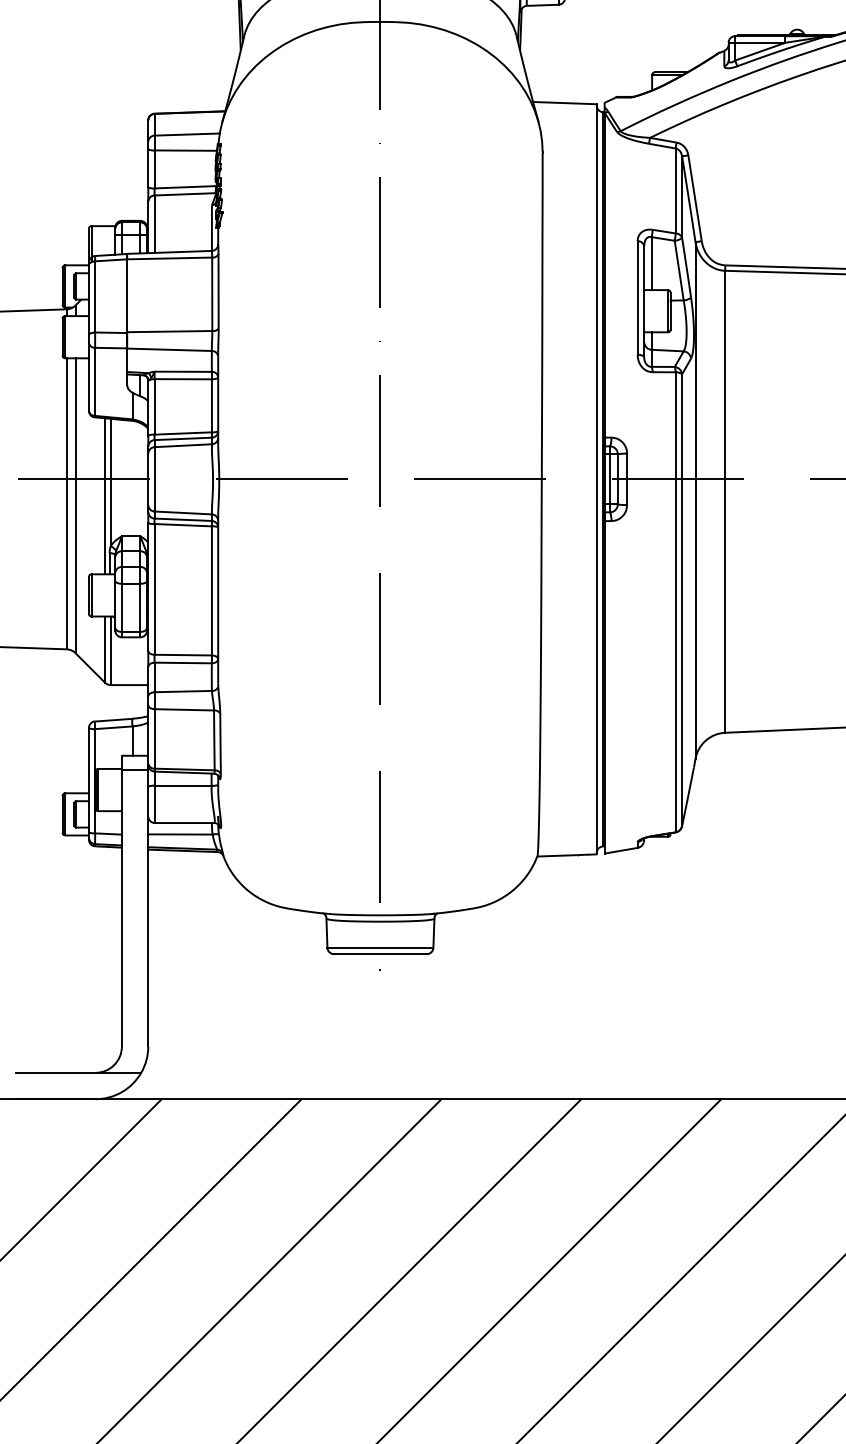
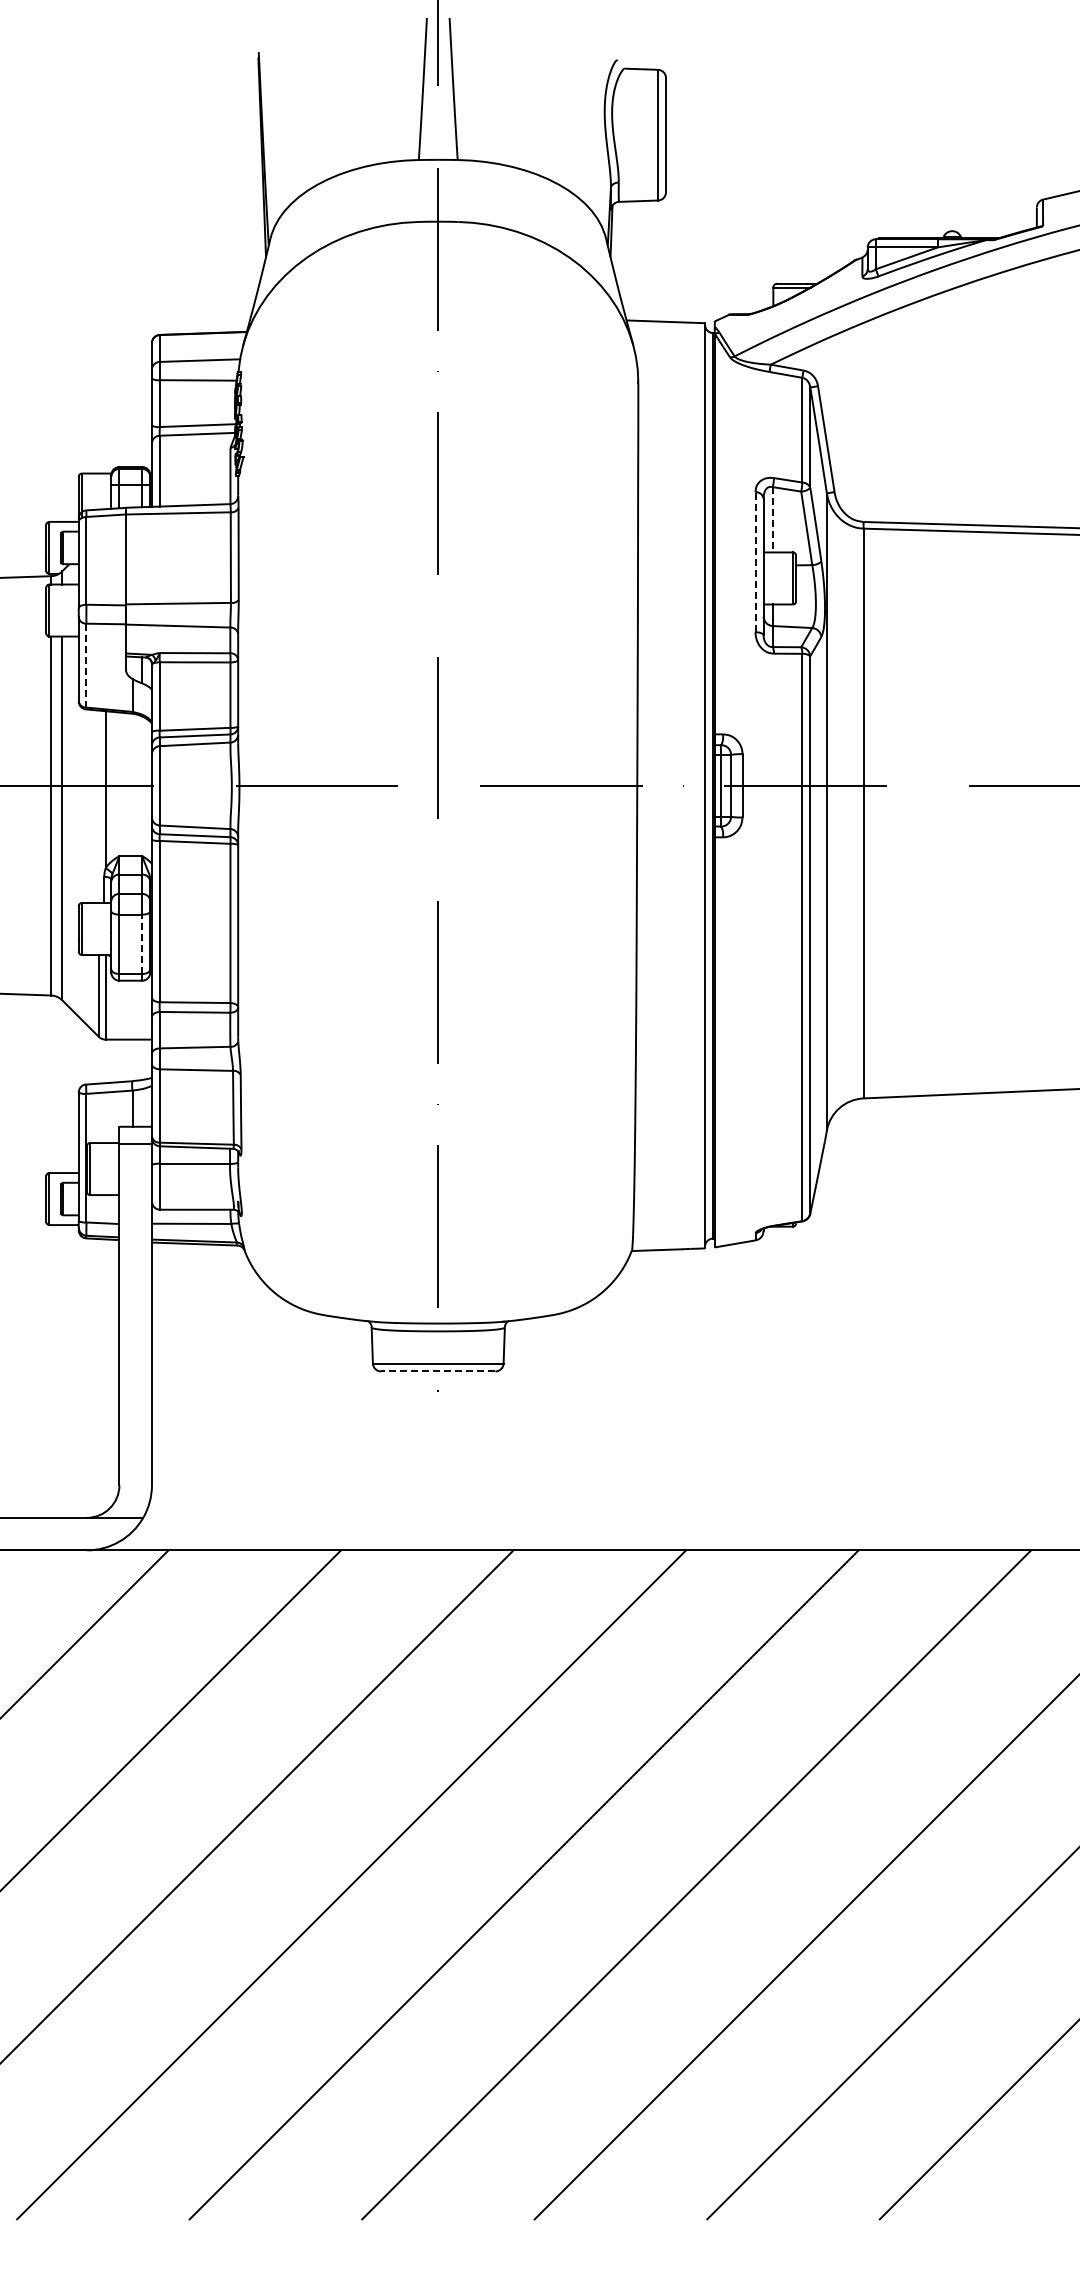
line: (651, 263) -> (772, 519), solid -> dashed
line: (637, 298) -> (755, 562), solid -> dashed
line: (95, 381) -> (86, 665), solid -> dashed
line: (104, 496) -> (98, 806), removed
line: (140, 607) -> (142, 944), solid -> dashed
line: (379, 954) -> (437, 1371), solid -> dashed

